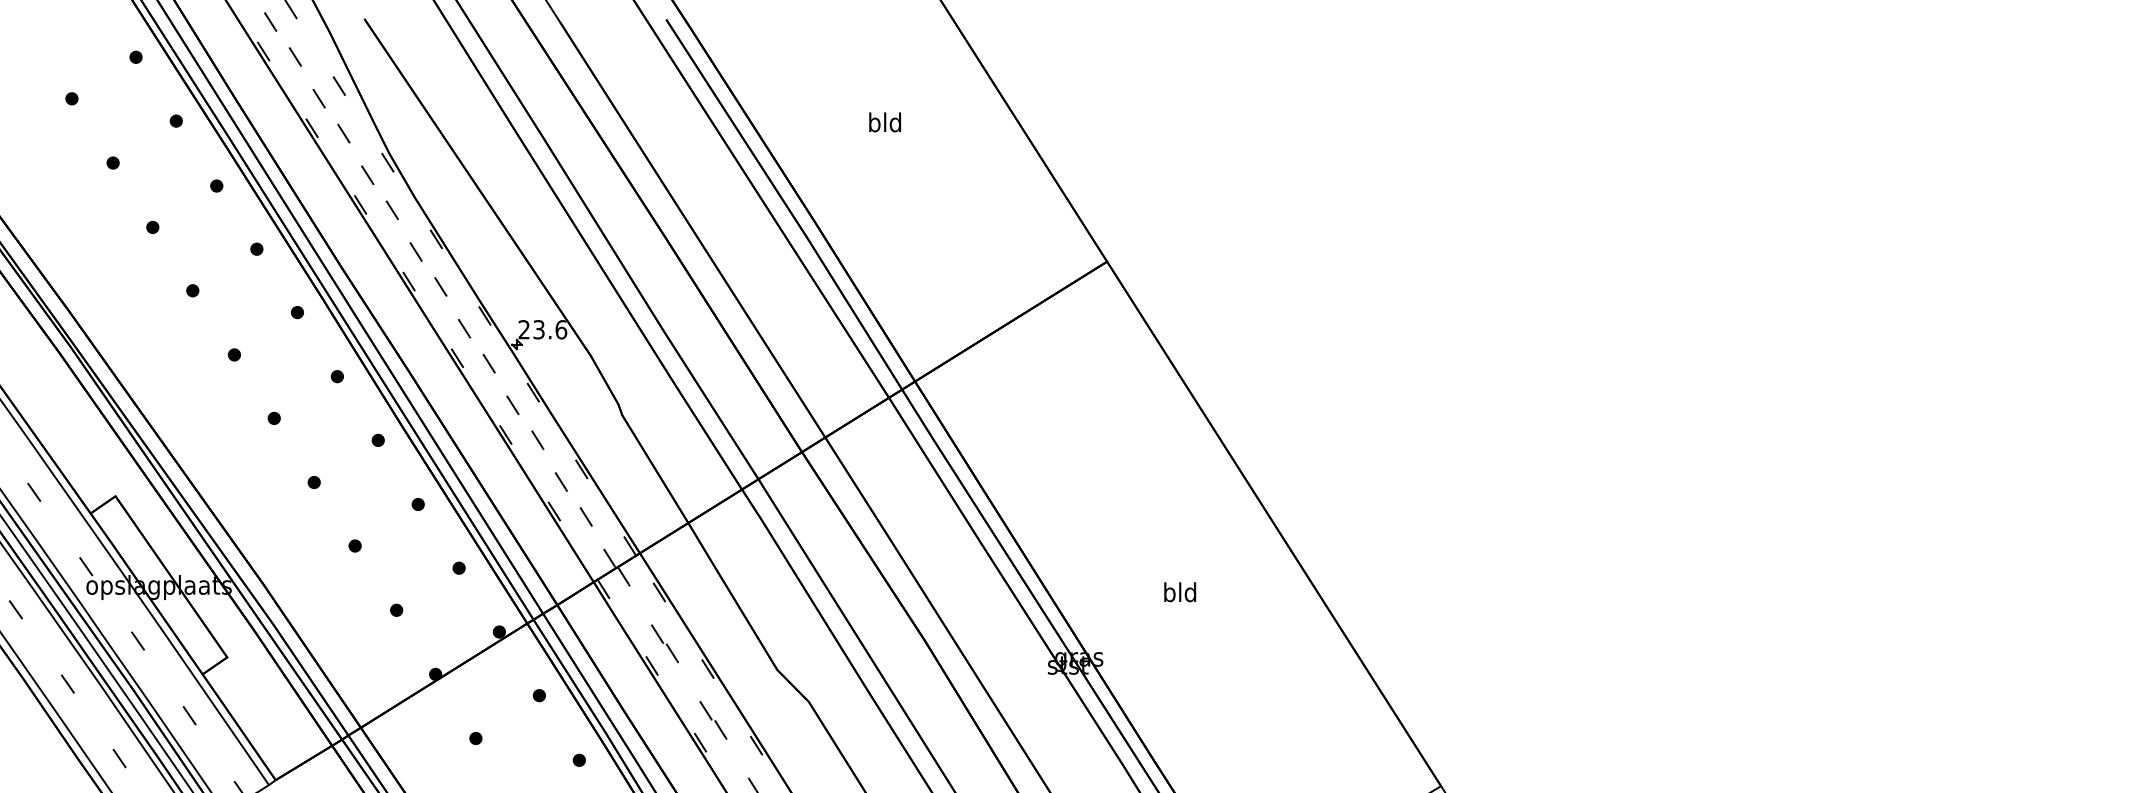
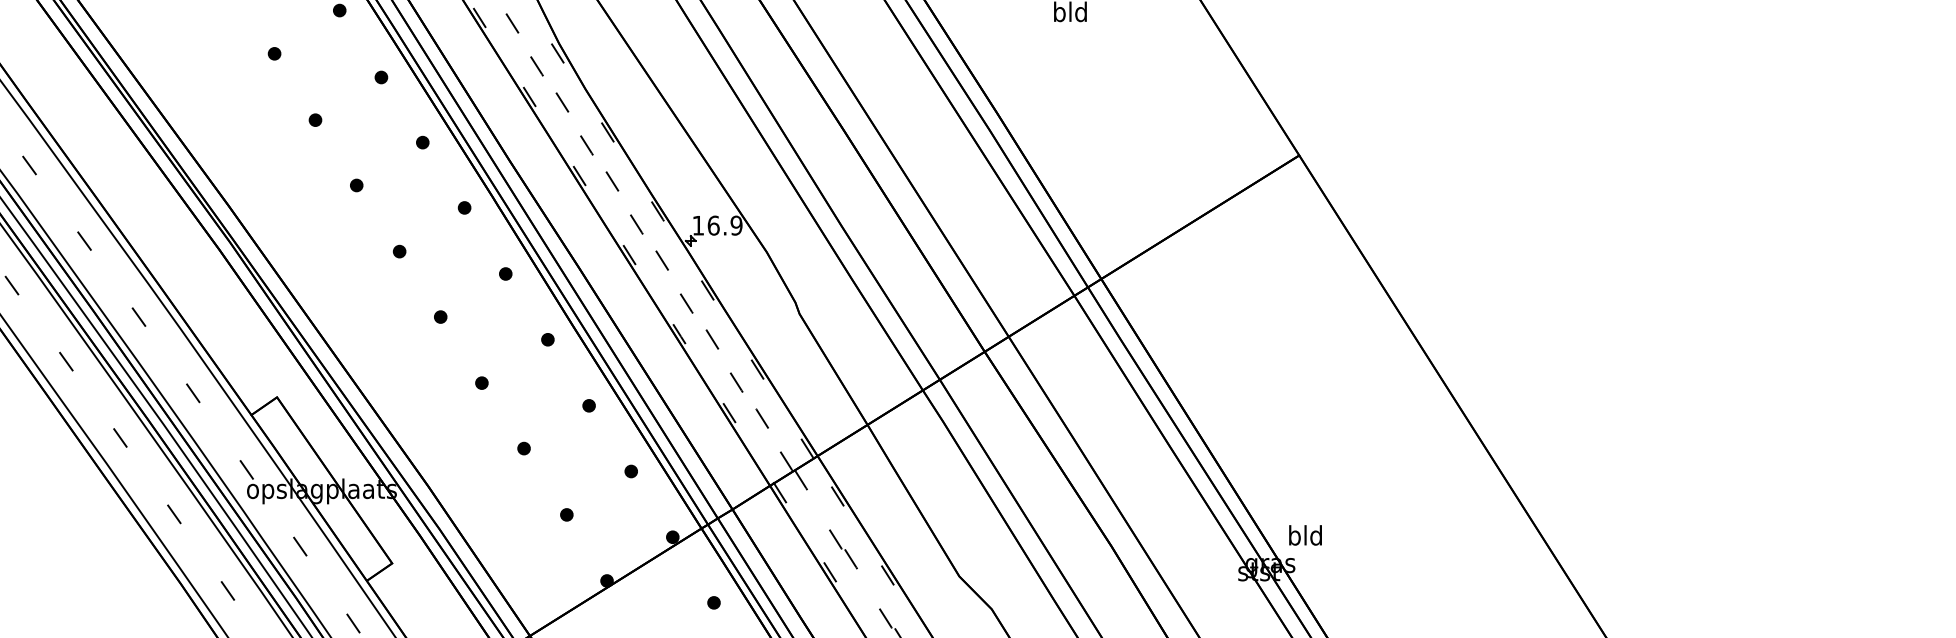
text: (542, 329) -> (717, 225), 23.6 -> 16.9
text: (1180, 592) -> (1305, 535), moved

